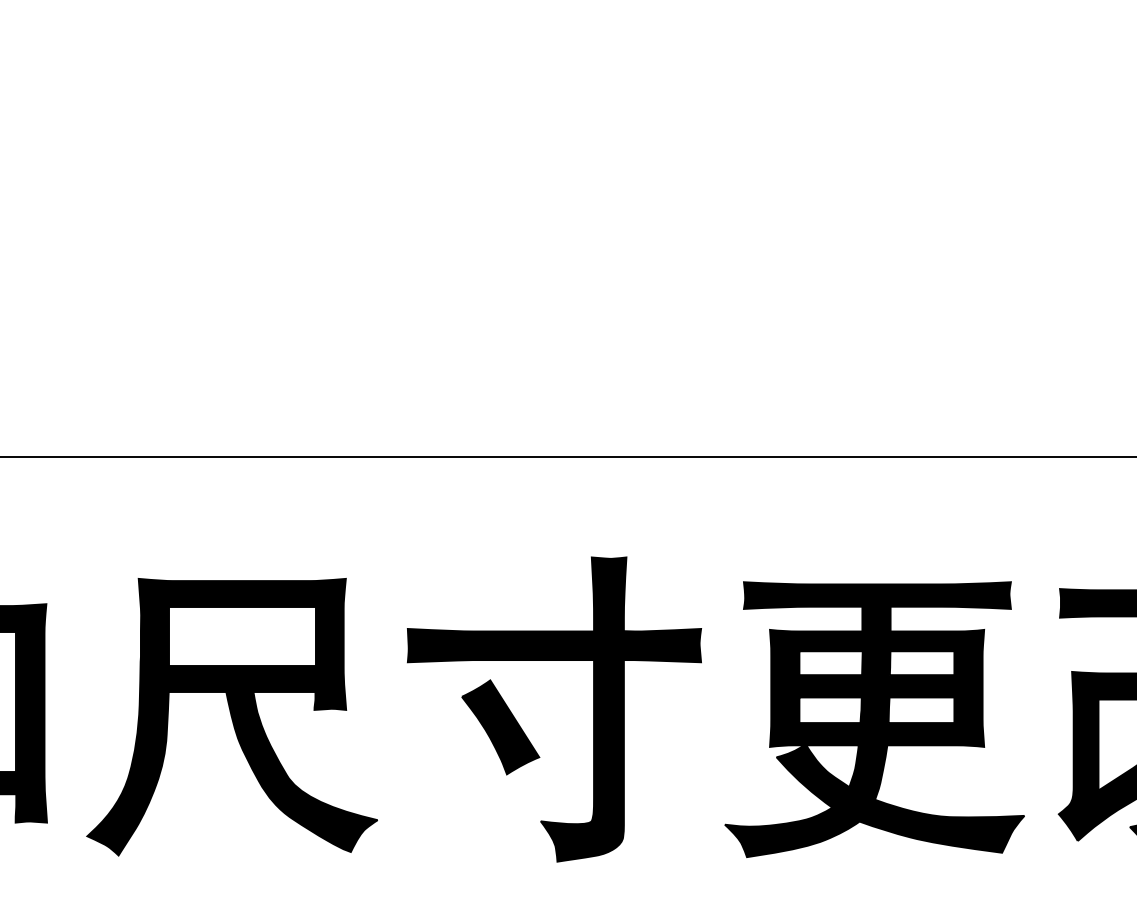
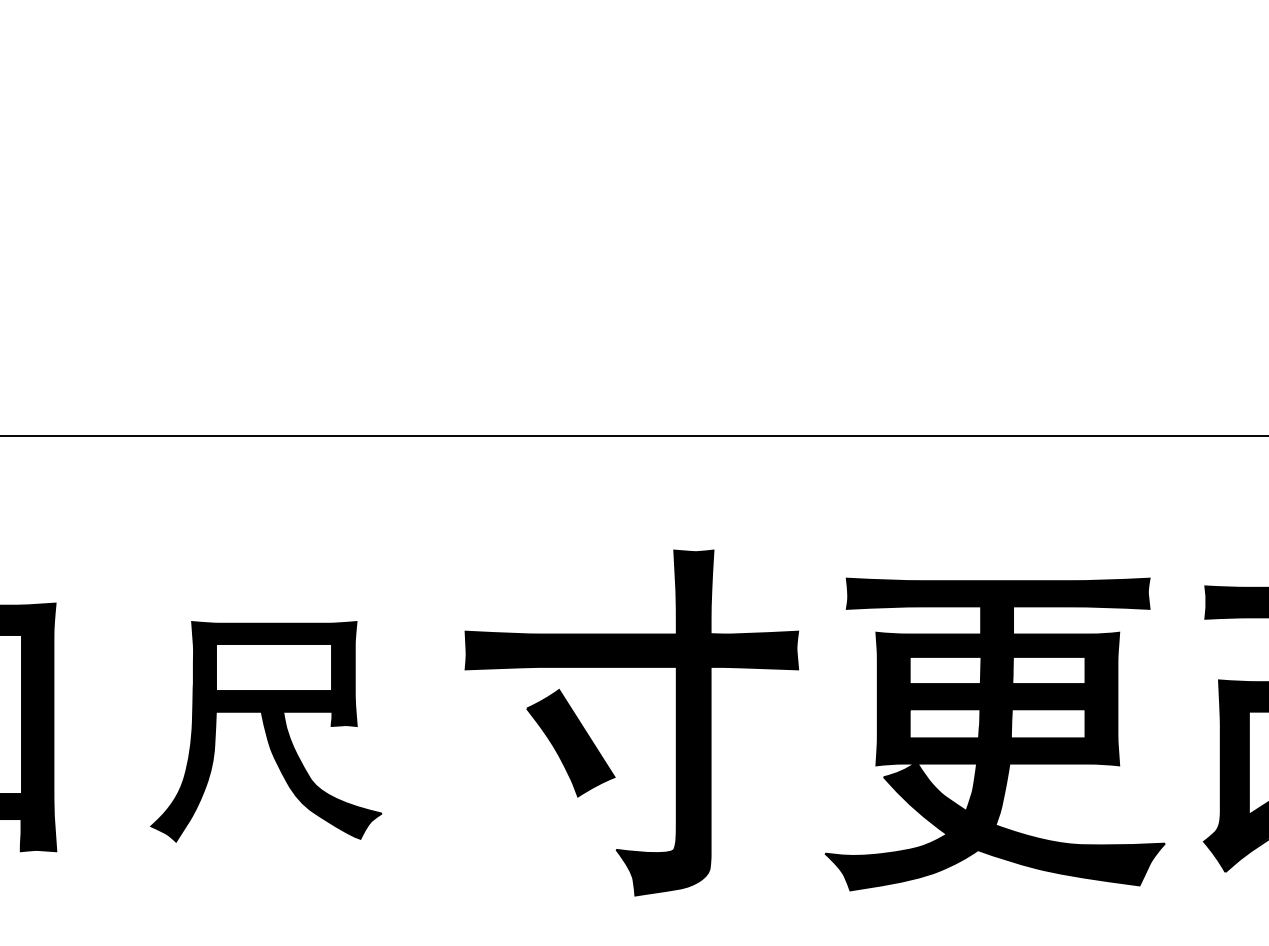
part: (231, 717) -> (265, 732), size x0.7

